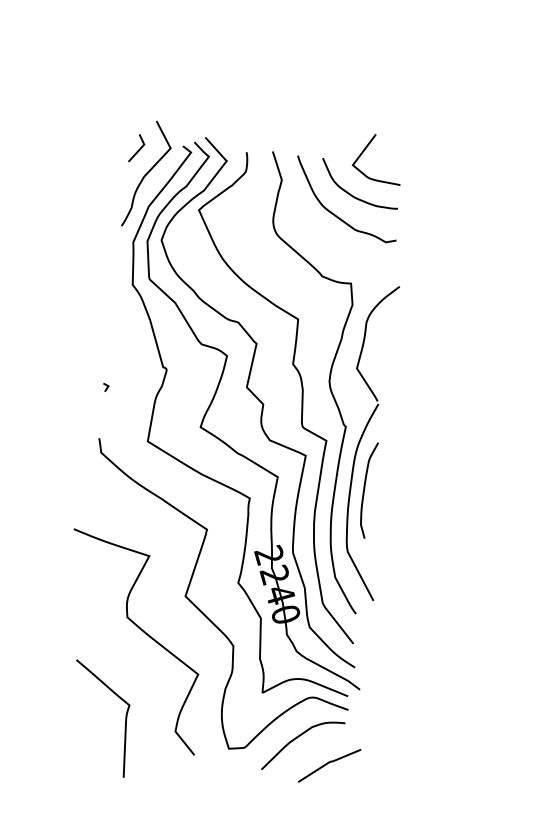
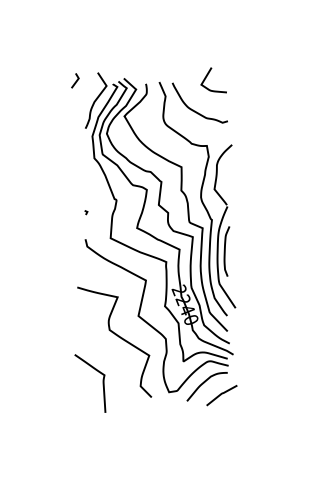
line: (139, 148) -> (76, 80), moved
curve: (350, 191) -> (201, 98), removed
curve: (123, 720) -> (102, 383), moved

